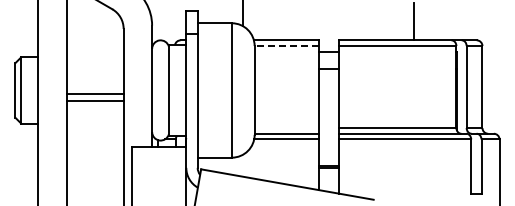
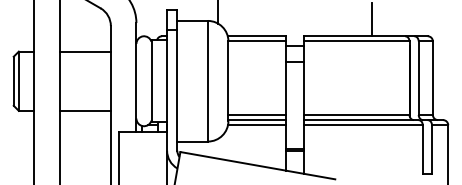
line: (286, 46) -> (257, 41), dashed -> solid
line: (94, 94) -> (84, 51), moved
line: (94, 100) -> (84, 110), moved
line: (286, 128) -> (257, 115), added

